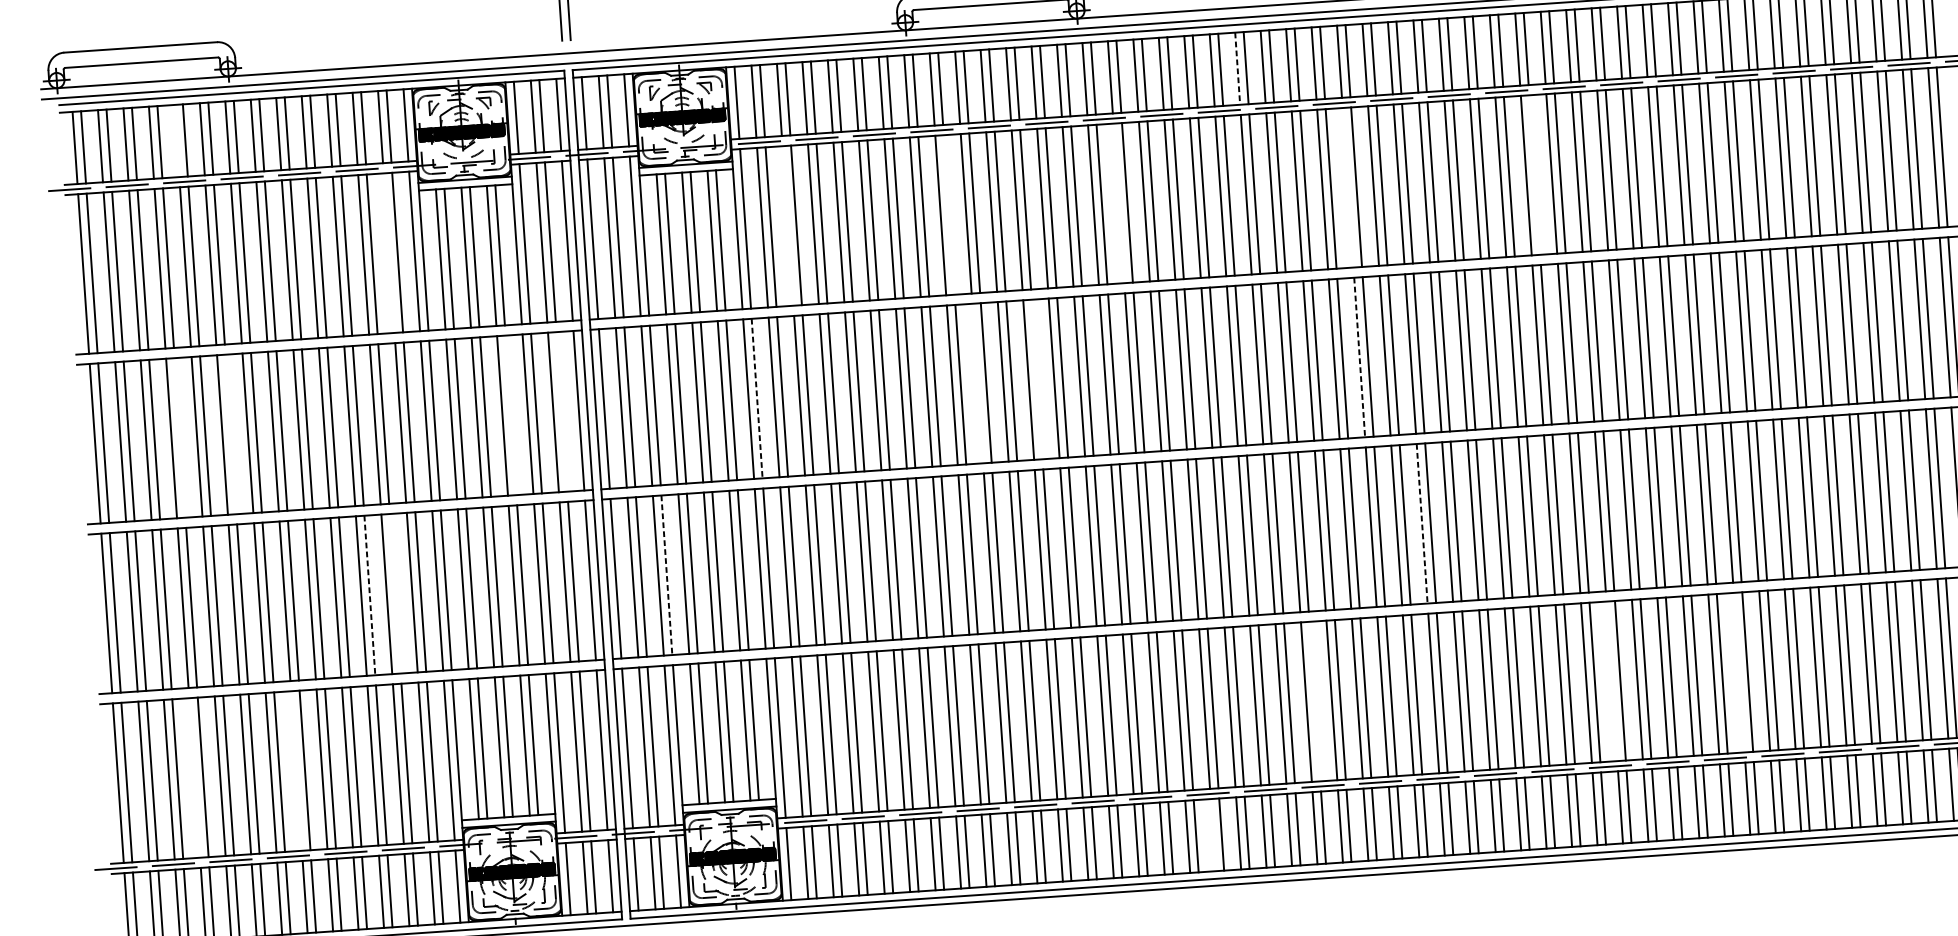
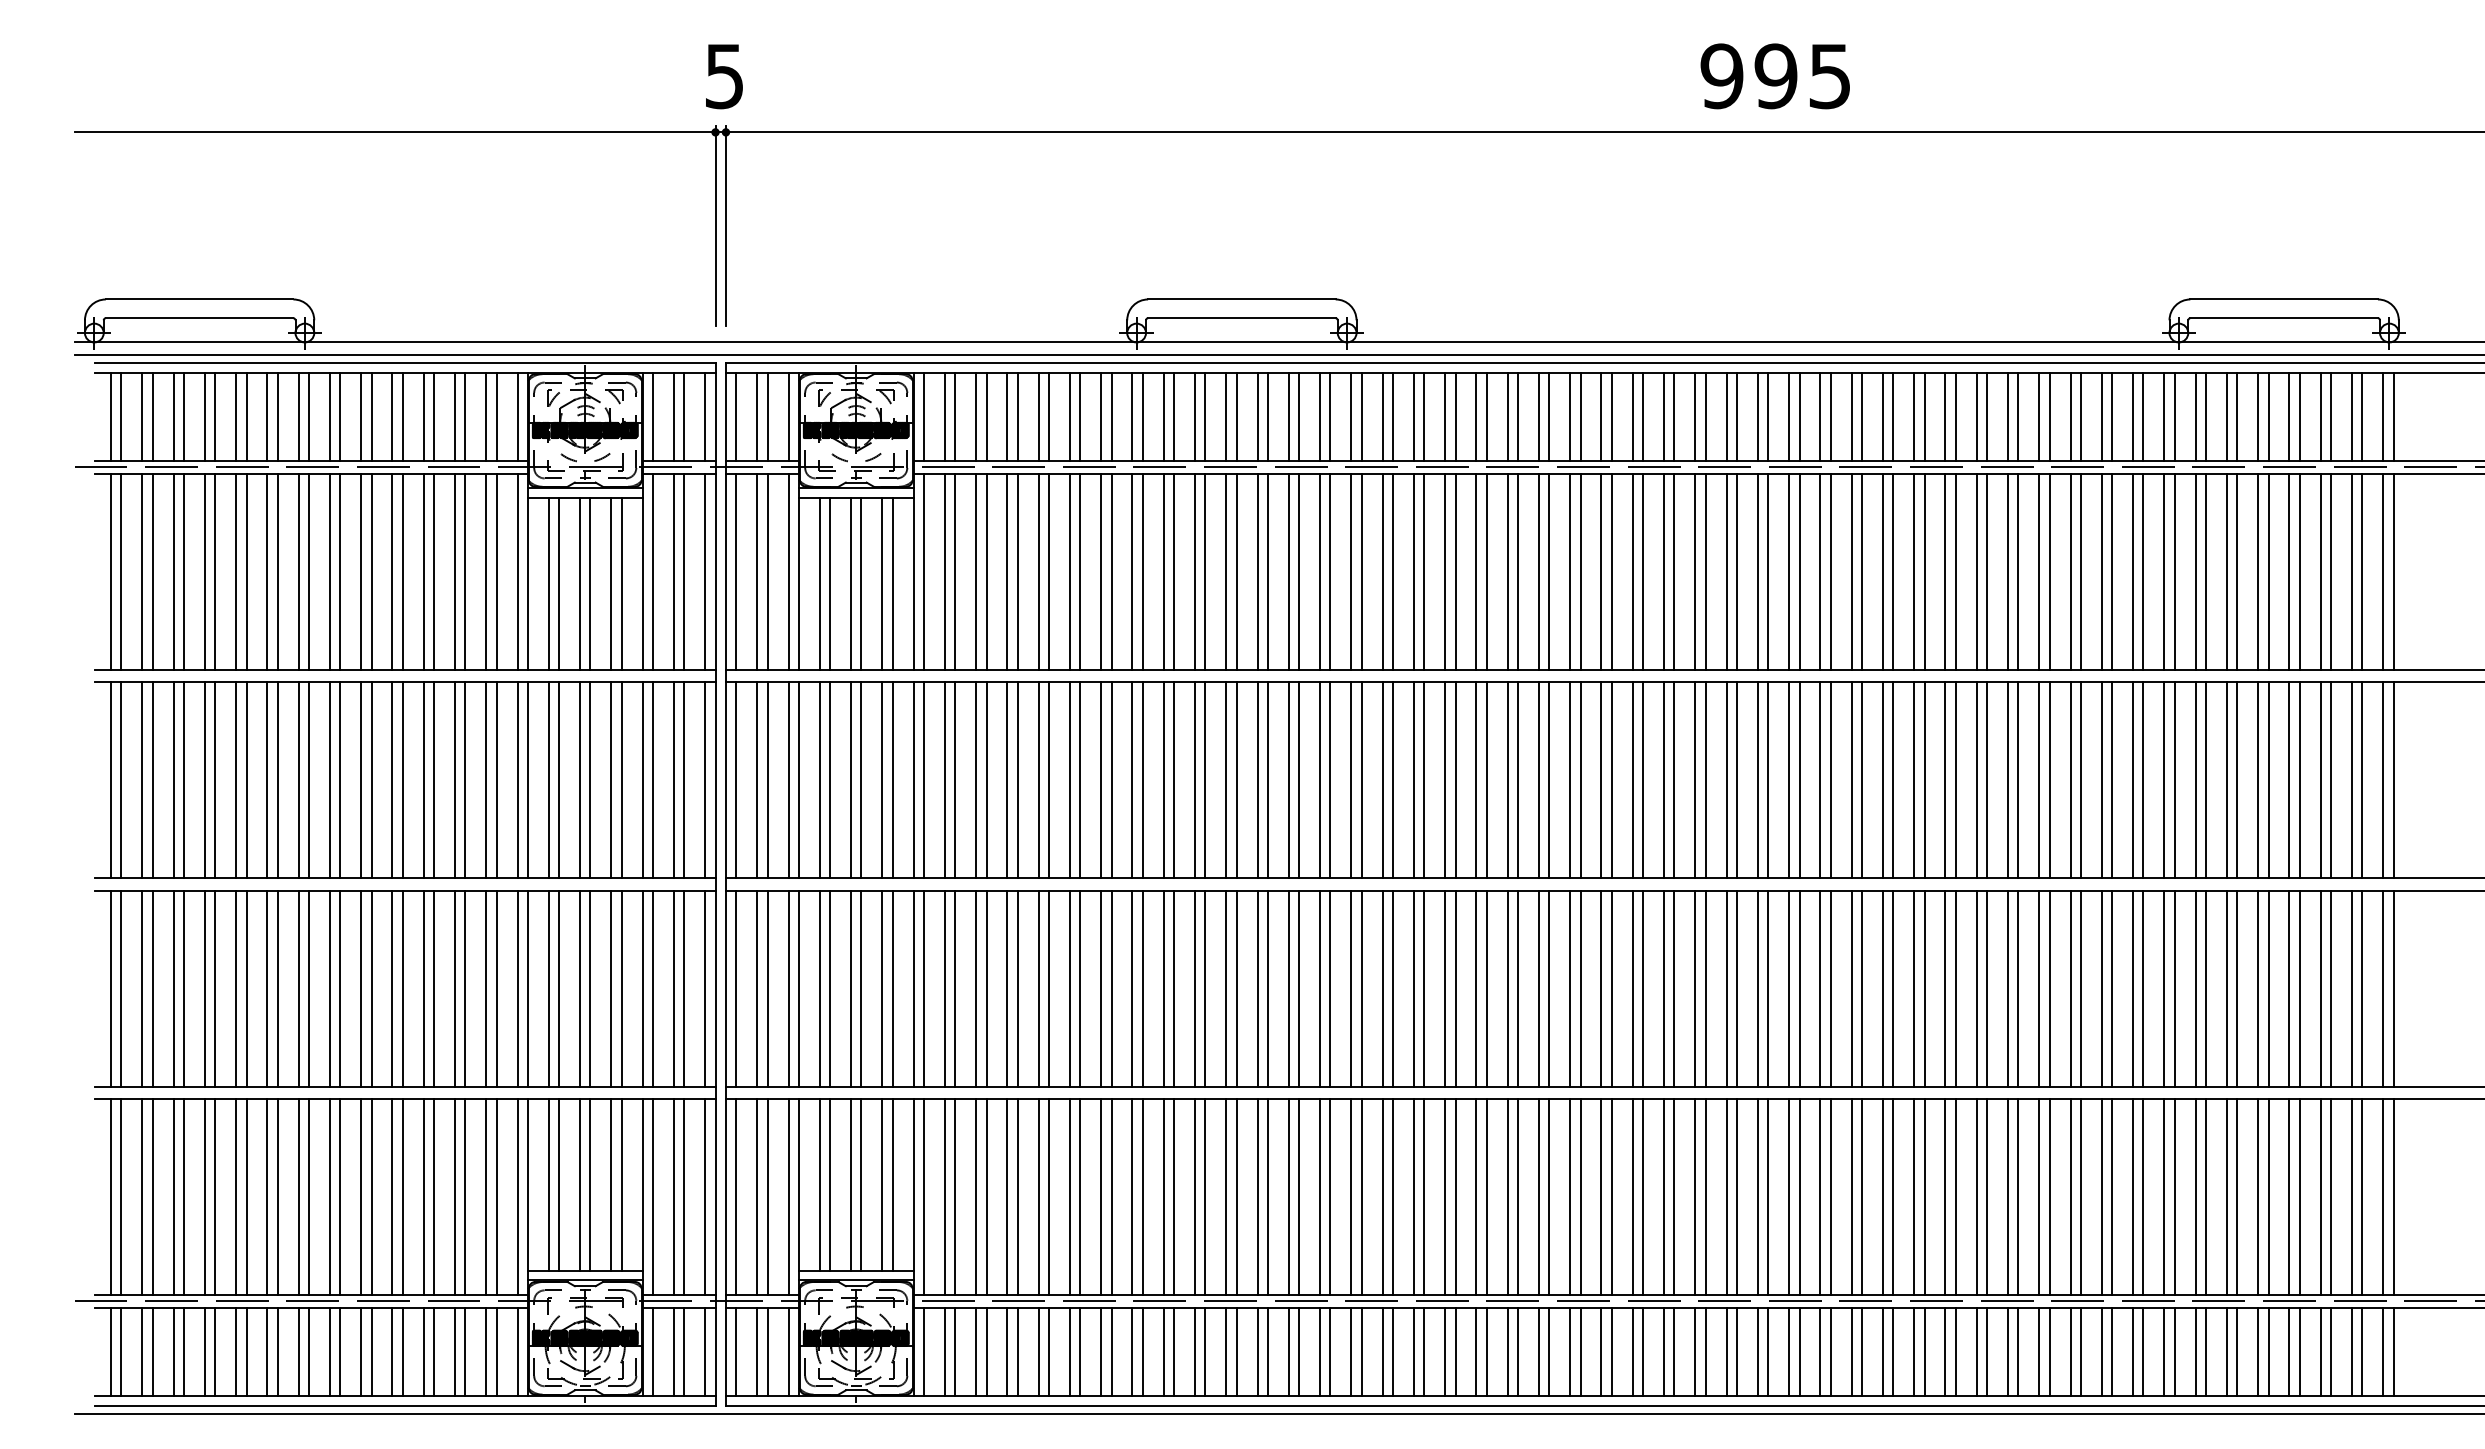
line: (1237, 69) -> (1538, 417), dashed -> solid
line: (177, 140) -> (236, 416), added
line: (1534, 174) -> (1893, 571), added
line: (1348, 187) -> (1664, 571), added
line: (1118, 203) -> (1382, 571), added
line: (949, 214) -> (1174, 571), added
line: (788, 225) -> (976, 571), added
line: (389, 252) -> (486, 571), added
line: (1360, 357) -> (1664, 780), dashed -> solid
line: (1036, 379) -> (1267, 780), added
line: (977, 383) -> (1194, 780), added
line: (756, 398) -> (923, 780), dashed -> solid
line: (562, 412) -> (684, 780), added
line: (510, 415) -> (621, 780), added
line: (230, 434) -> (277, 780), added
line: (180, 438) -> (215, 780), added
line: (1422, 523) -> (1726, 988), dashed -> solid
line: (666, 575) -> (798, 988), dashed -> solid
line: (395, 593) -> (465, 988), added
line: (370, 595) -> (434, 988), dashed -> solid
line: (1739, 673) -> (2101, 1197), added
line: (1612, 681) -> (1945, 1197), added
line: (1314, 701) -> (1580, 1197), added
line: (296, 771) -> (329, 1197), added
line: (194, 778) -> (204, 1197), added
line: (1213, 834) -> (1445, 1351), added

